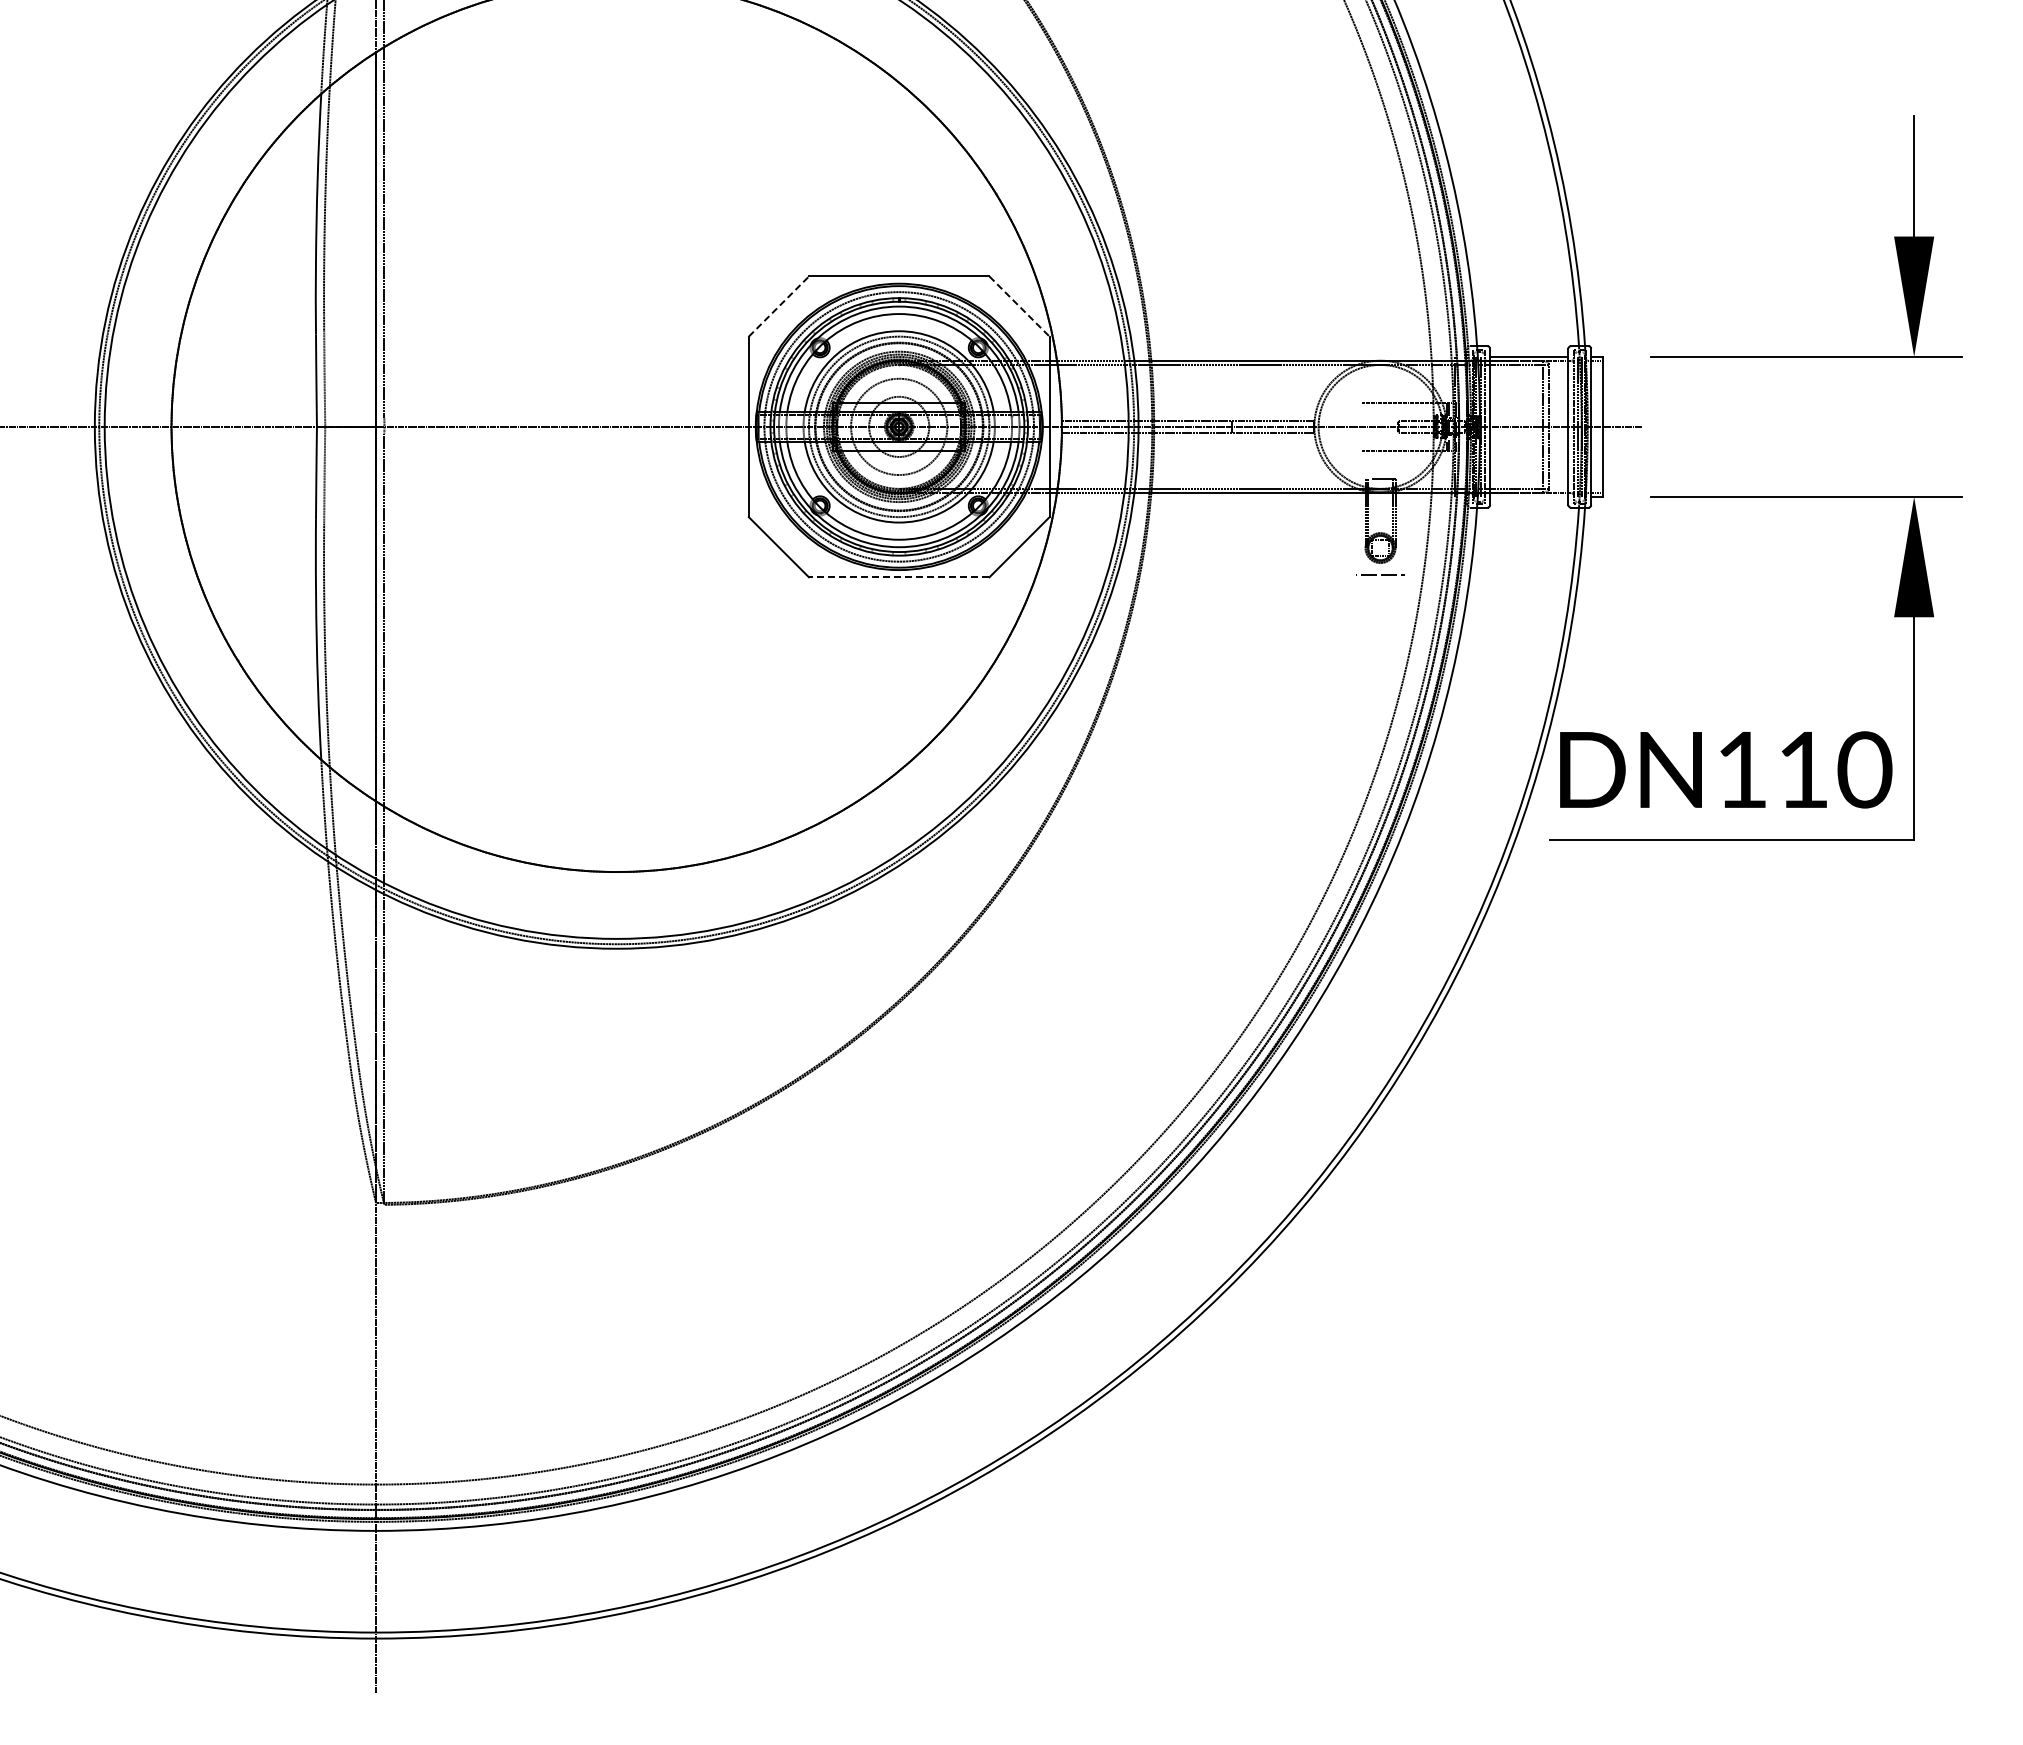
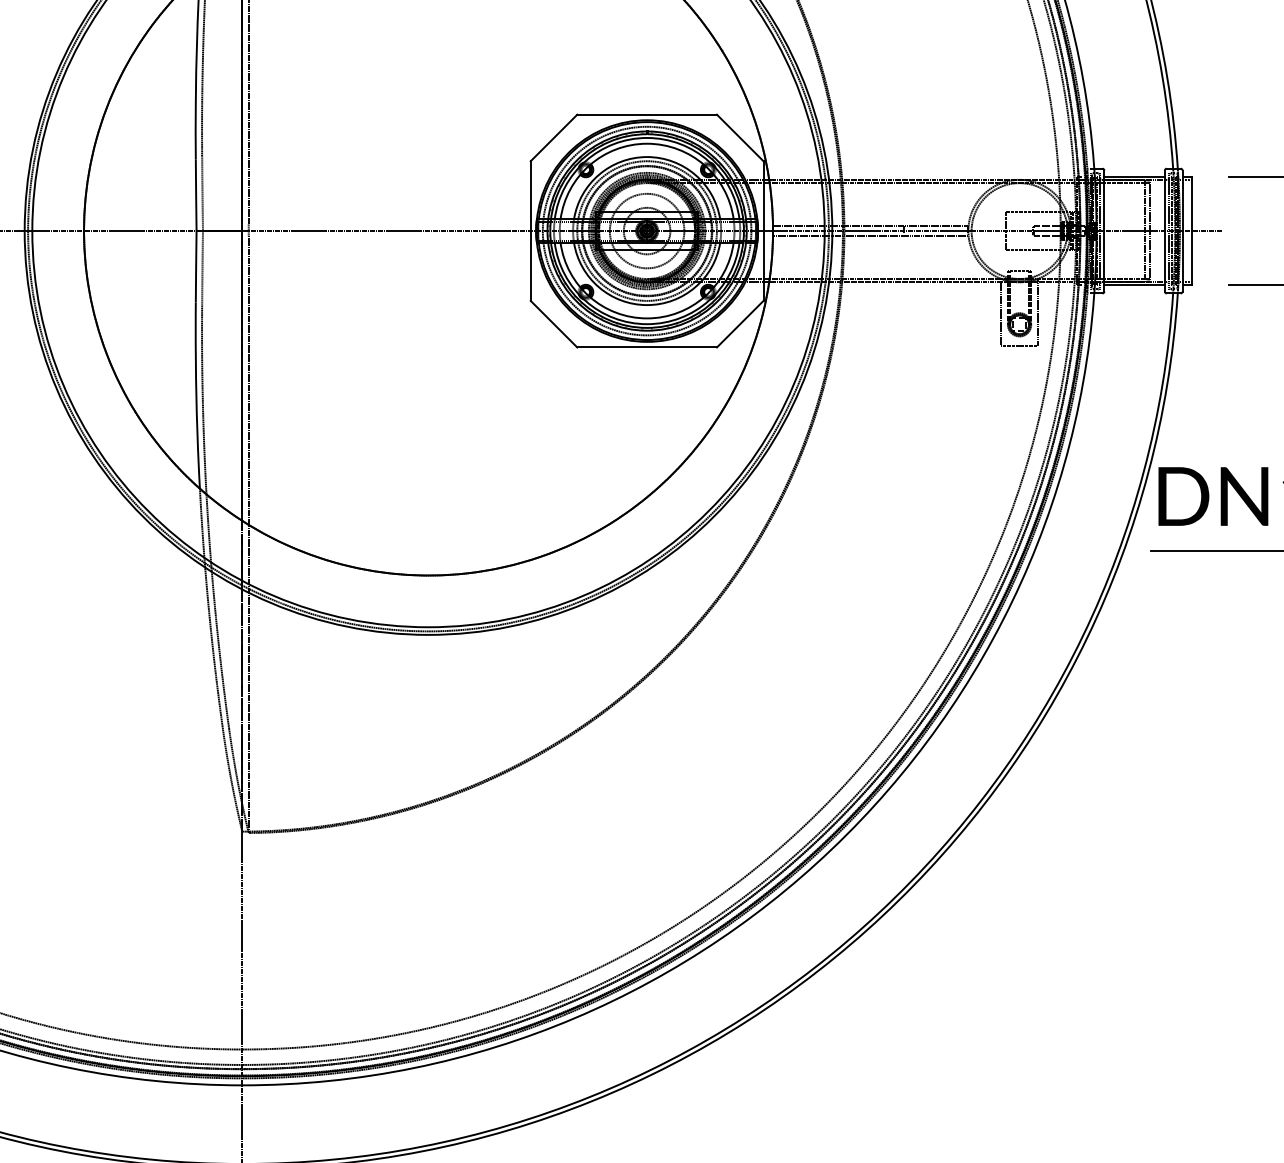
line: (778, 306) -> (553, 137), dashed -> solid
line: (1019, 306) -> (740, 137), dashed -> solid
line: (1362, 426) -> (1005, 230), added
line: (1529, 496) -> (1134, 284), added
line: (1356, 531) -> (1000, 312), added
line: (1404, 531) -> (1038, 312), added
line: (898, 577) -> (646, 347), dashed -> solid

